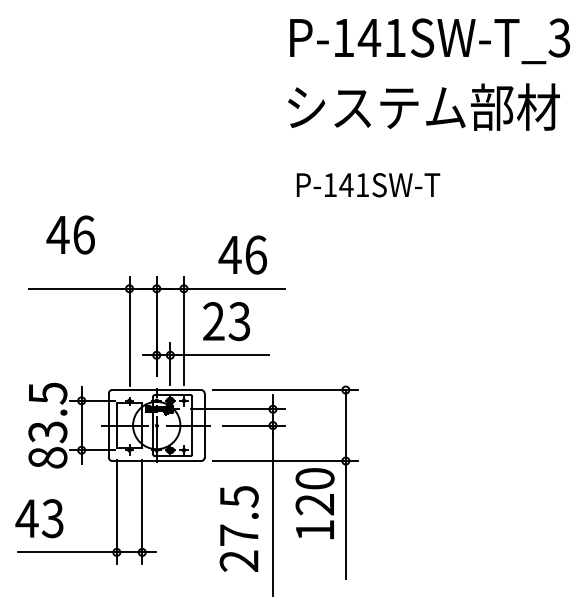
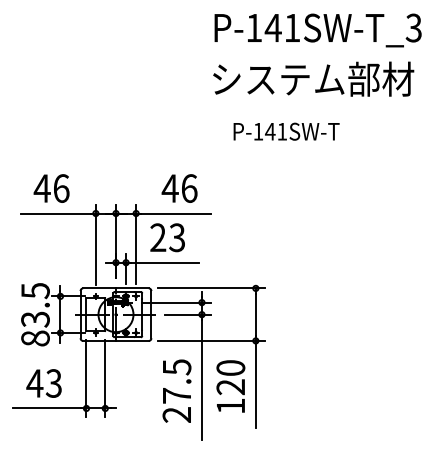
text: (368, 185) -> (286, 131), moved
text: (70, 234) -> (51, 188), moved
text: (314, 503) -> (230, 386), moved
text: (39, 518) -> (44, 383), moved

